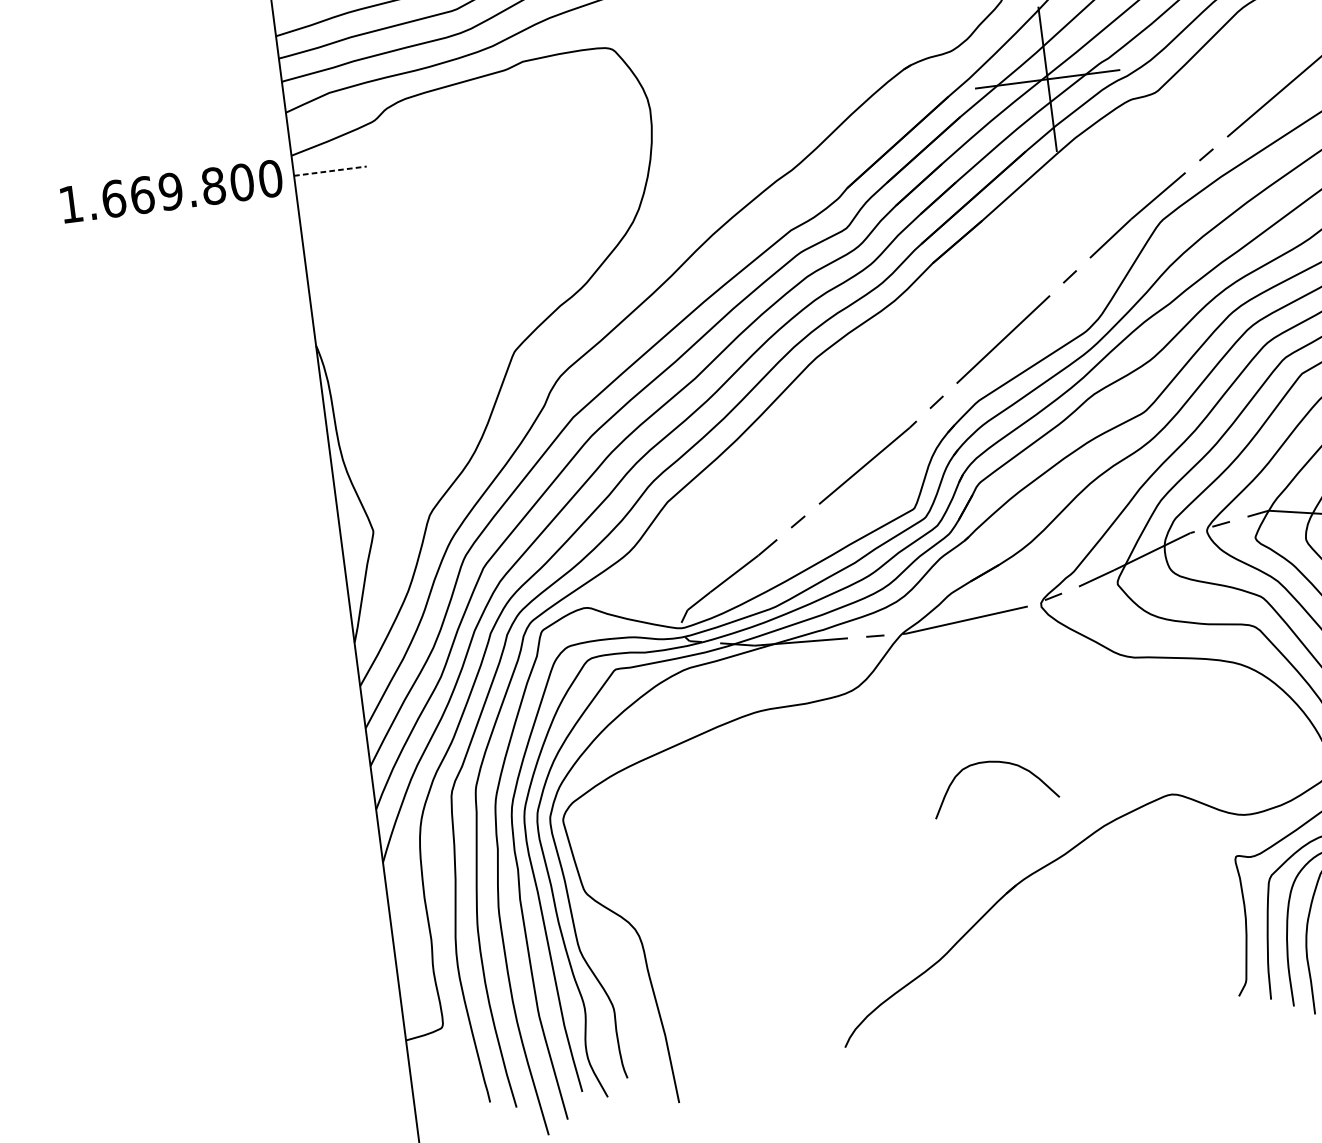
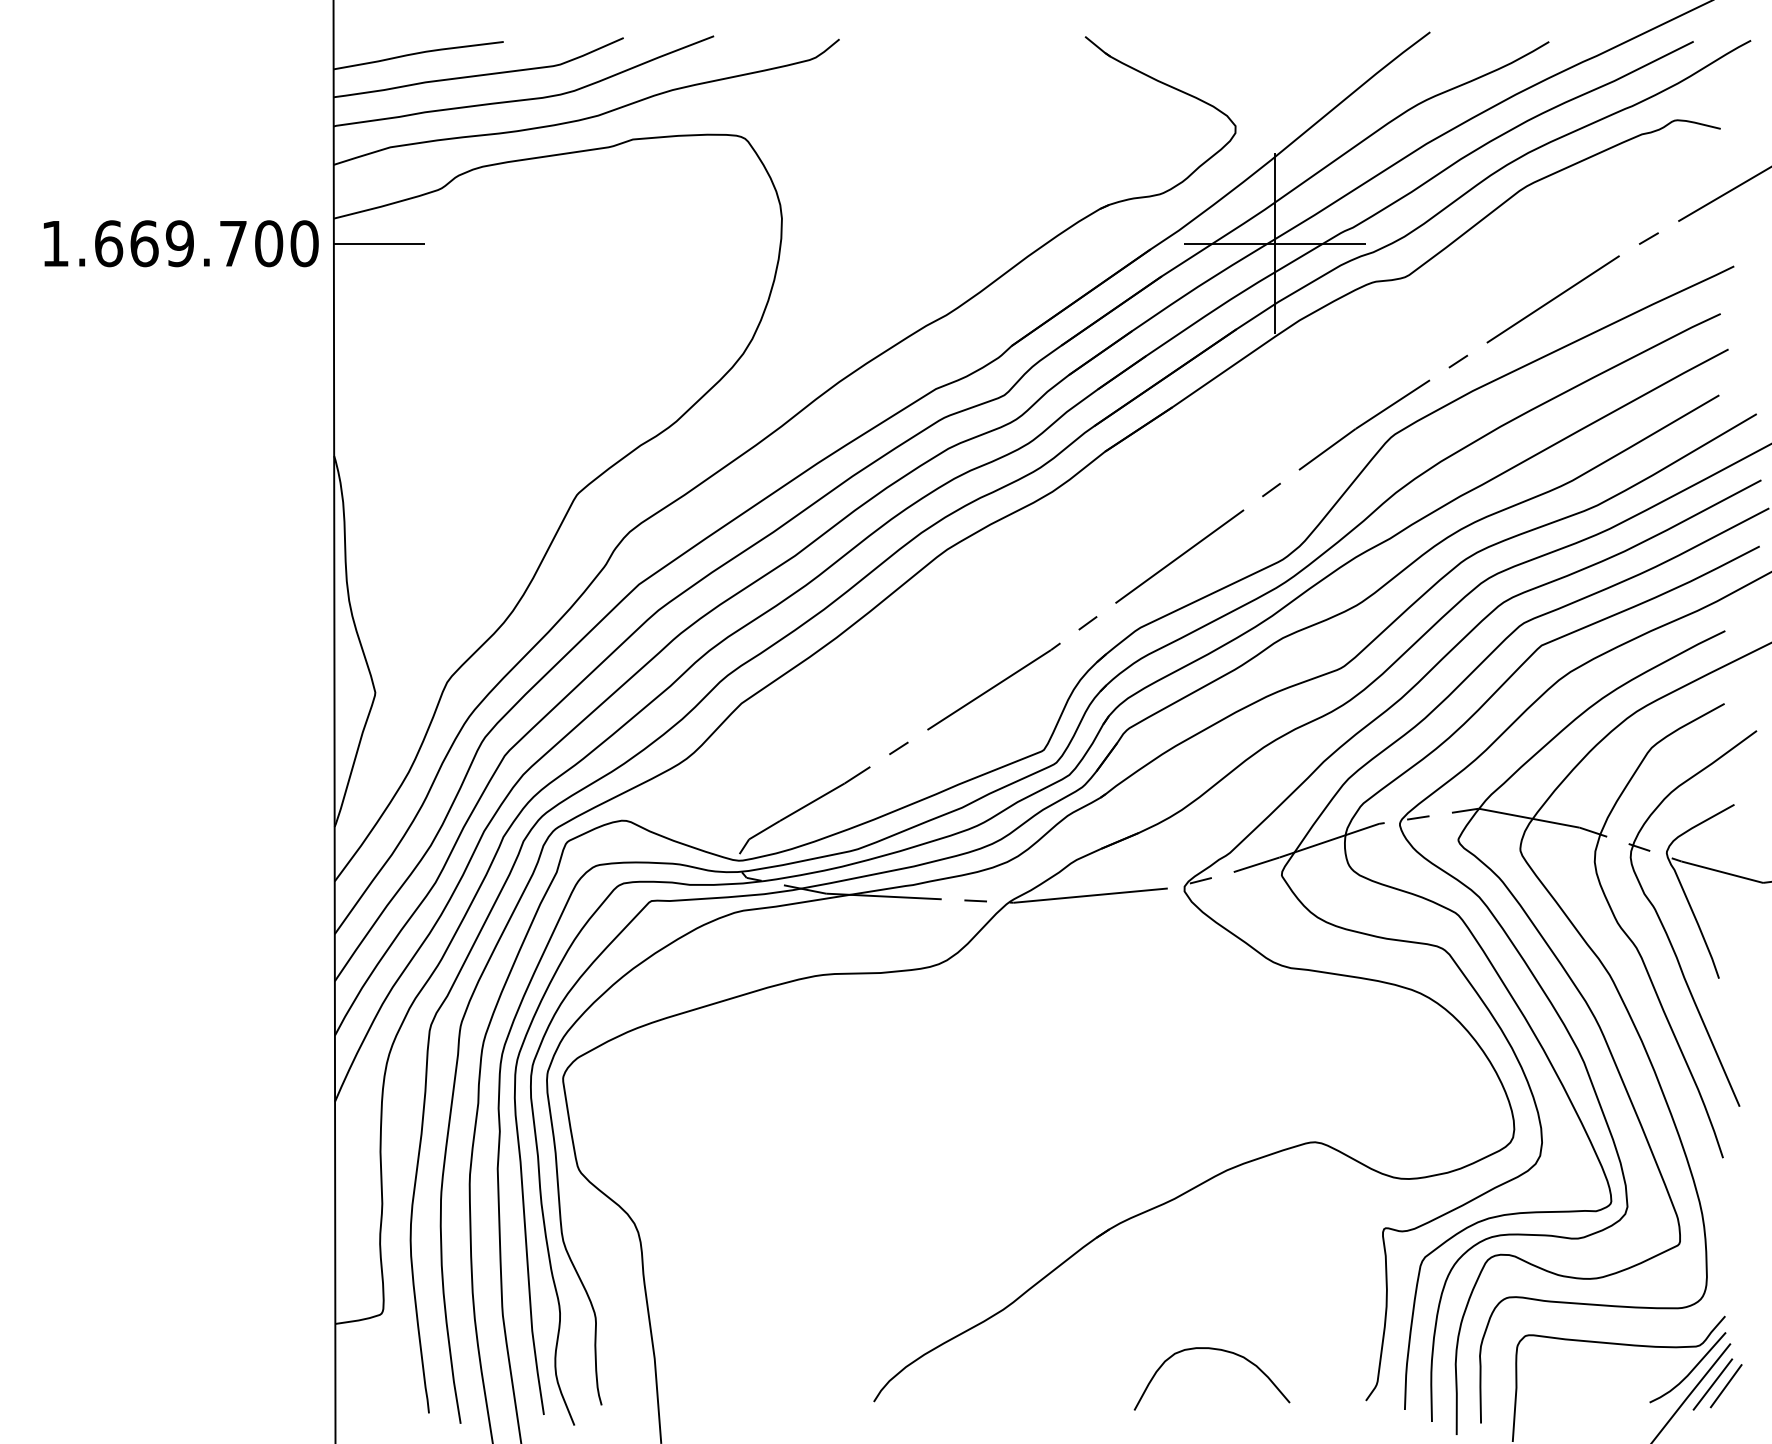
line: (330, 170) -> (379, 243), dashed -> solid
text: (213, 185) -> (233, 243), 1.669.800 -> 1.669.700
curve: (995, 762) -> (1216, 1350), moved

